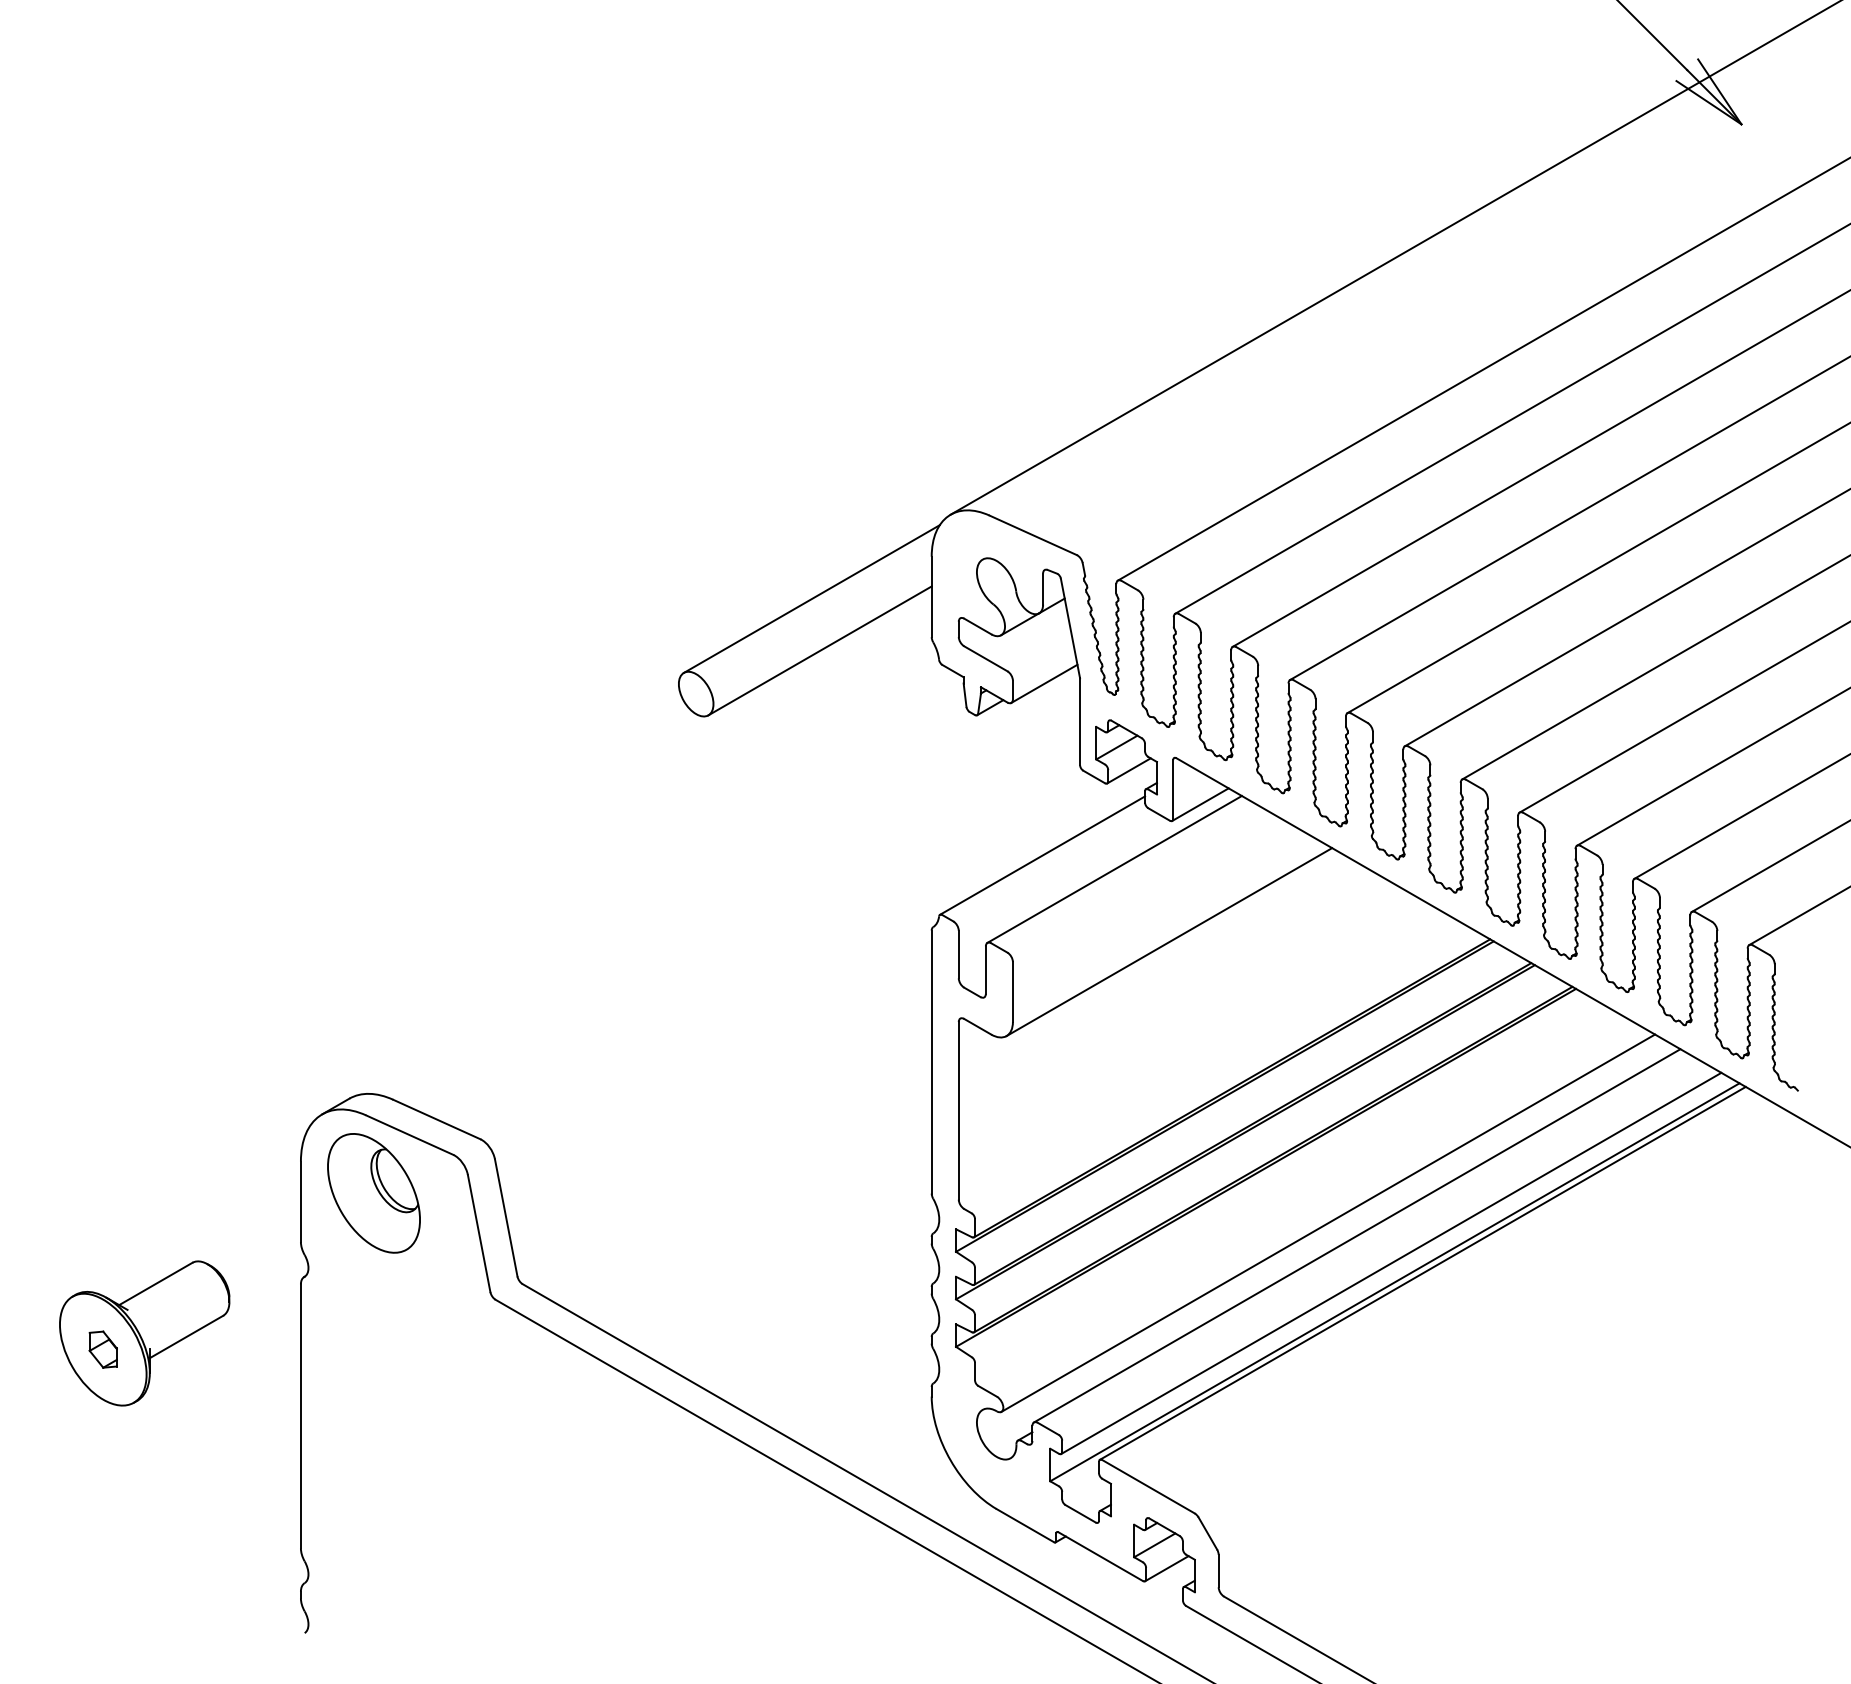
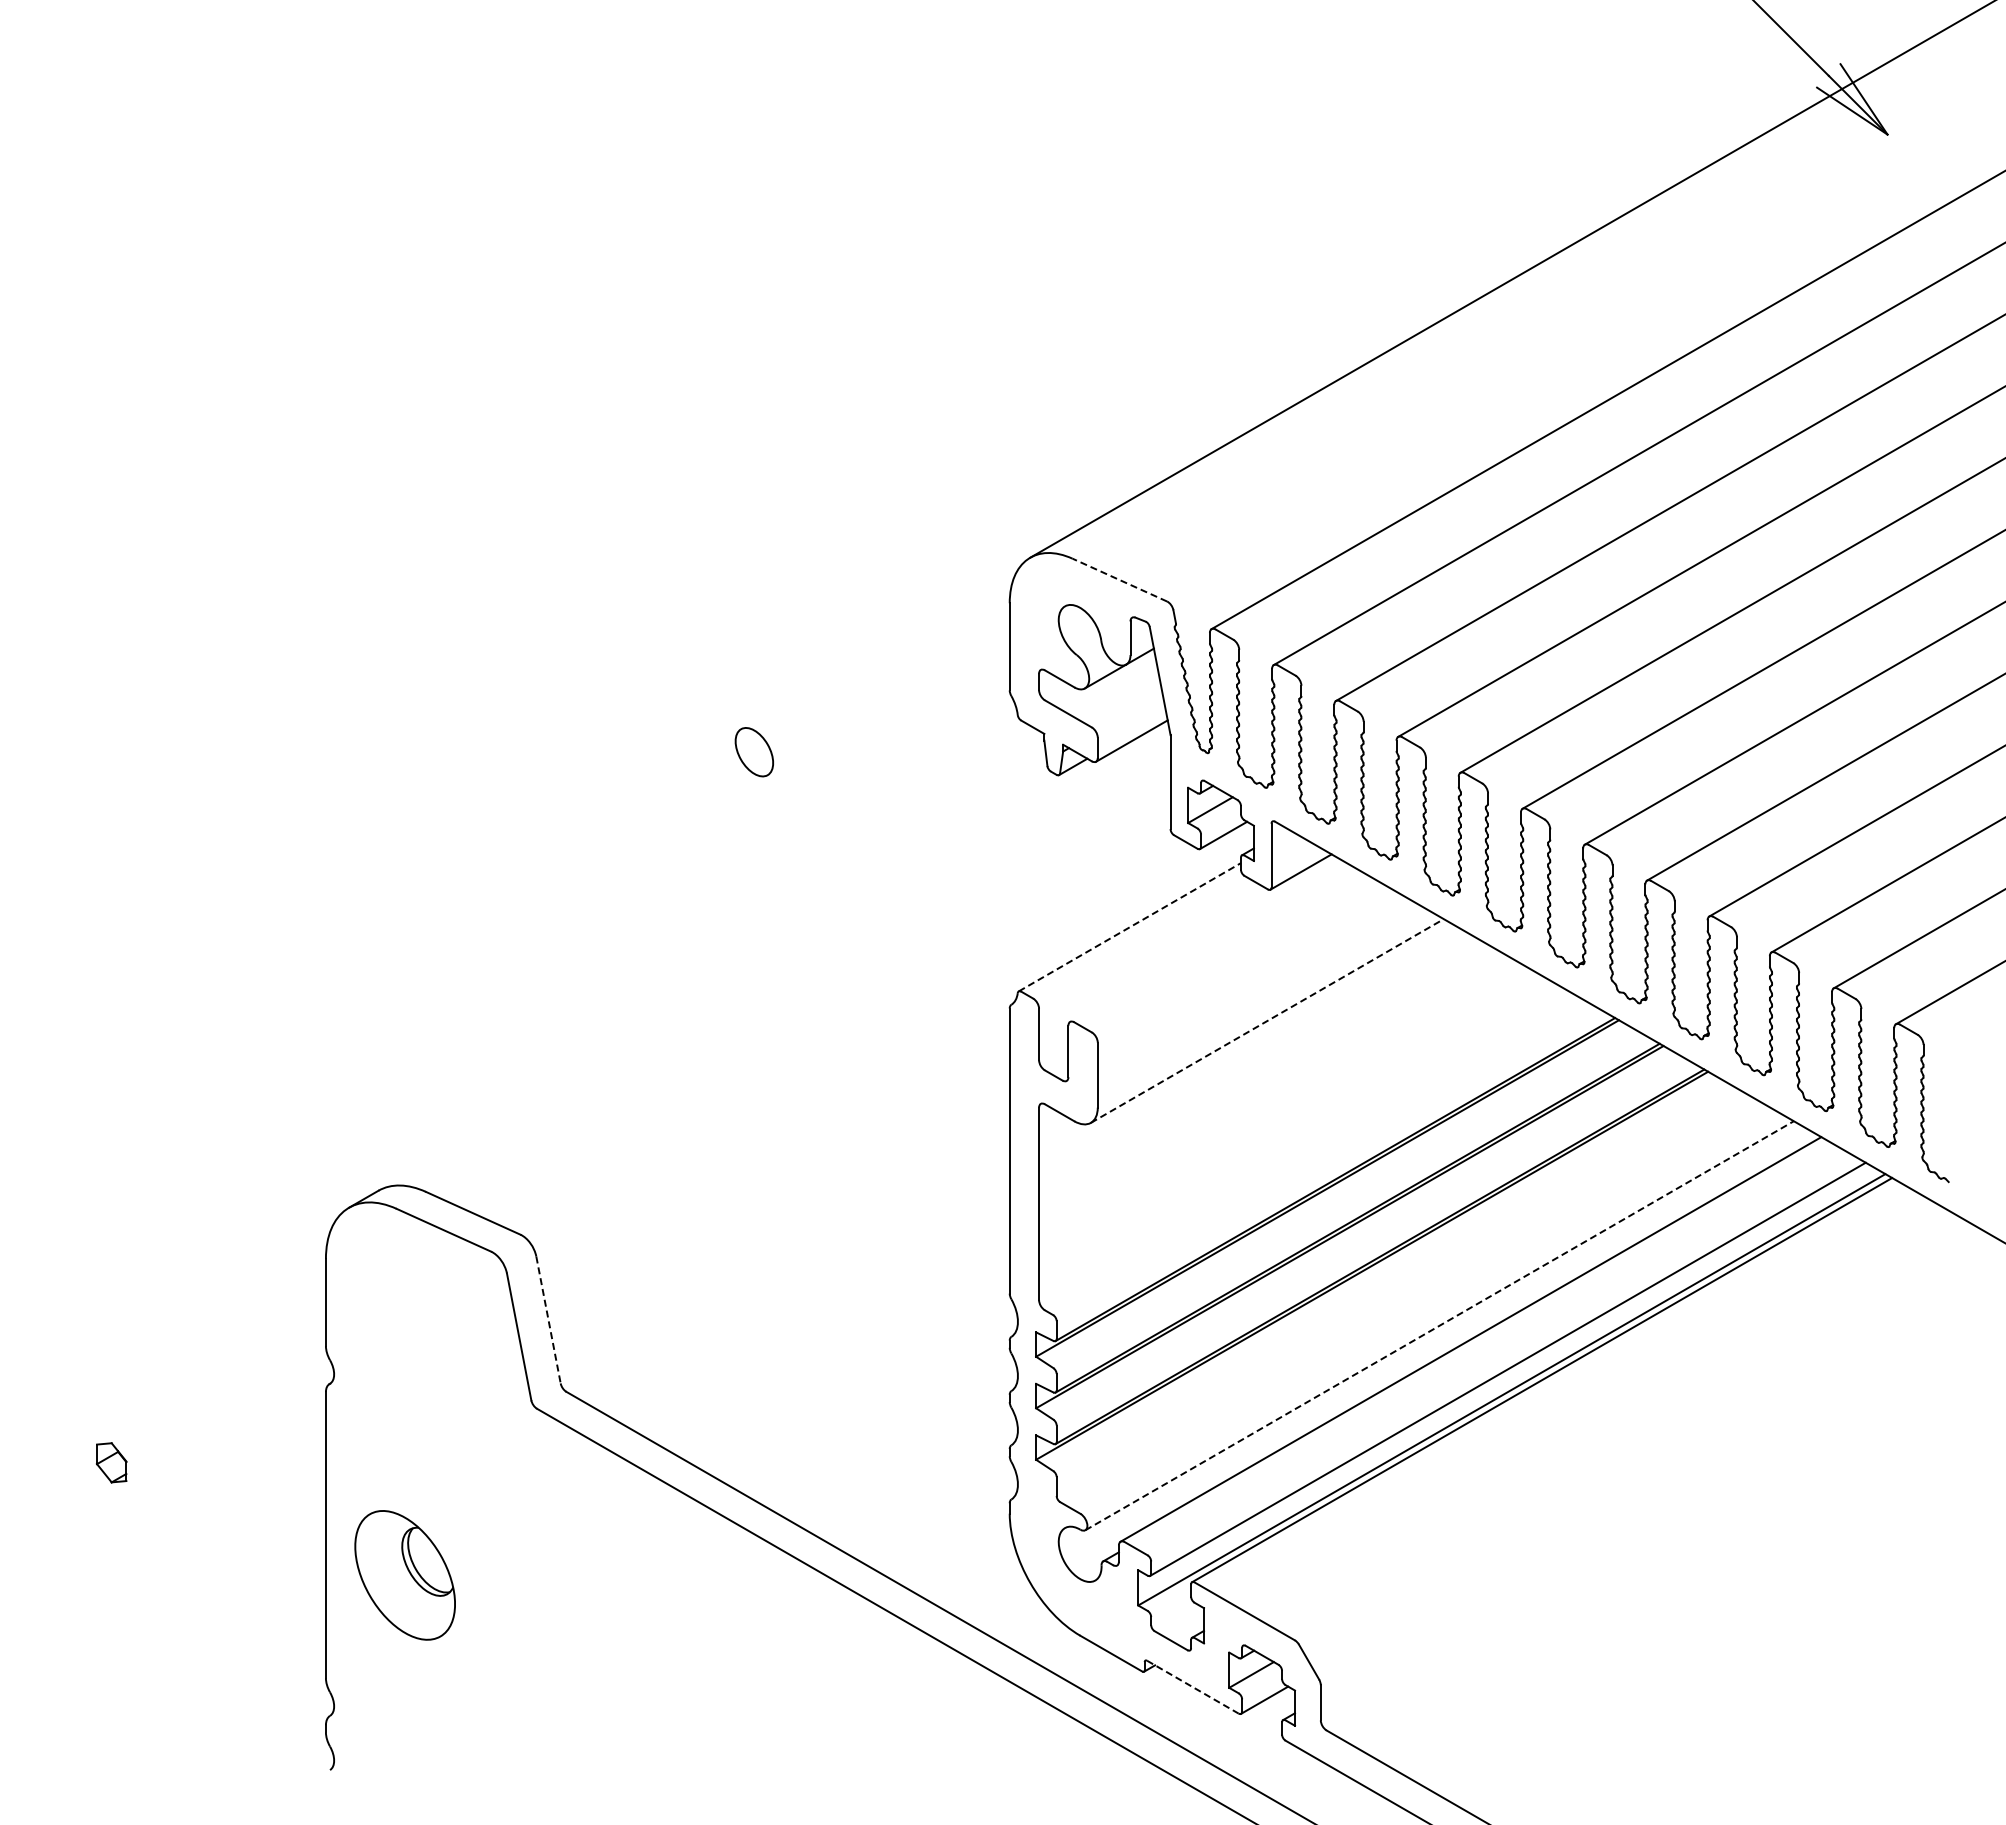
line: (1032, 535) -> (1119, 580), solid -> dashed
line: (811, 599) -> (879, 649), removed
line: (819, 651) -> (888, 705), removed
line: (1043, 855) -> (1130, 927), solid -> dashed
line: (1114, 868) -> (1207, 941), removed
line: (1169, 942) -> (1267, 1021), solid -> dashed
part: (373, 1193) -> (404, 1575), moved
line: (506, 1217) -> (548, 1319), solid -> dashed
line: (1329, 1222) -> (1440, 1325), solid -> dashed
part: (144, 1333) -> (156, 1445), removed
line: (1100, 1556) -> (1192, 1687), solid -> dashed

